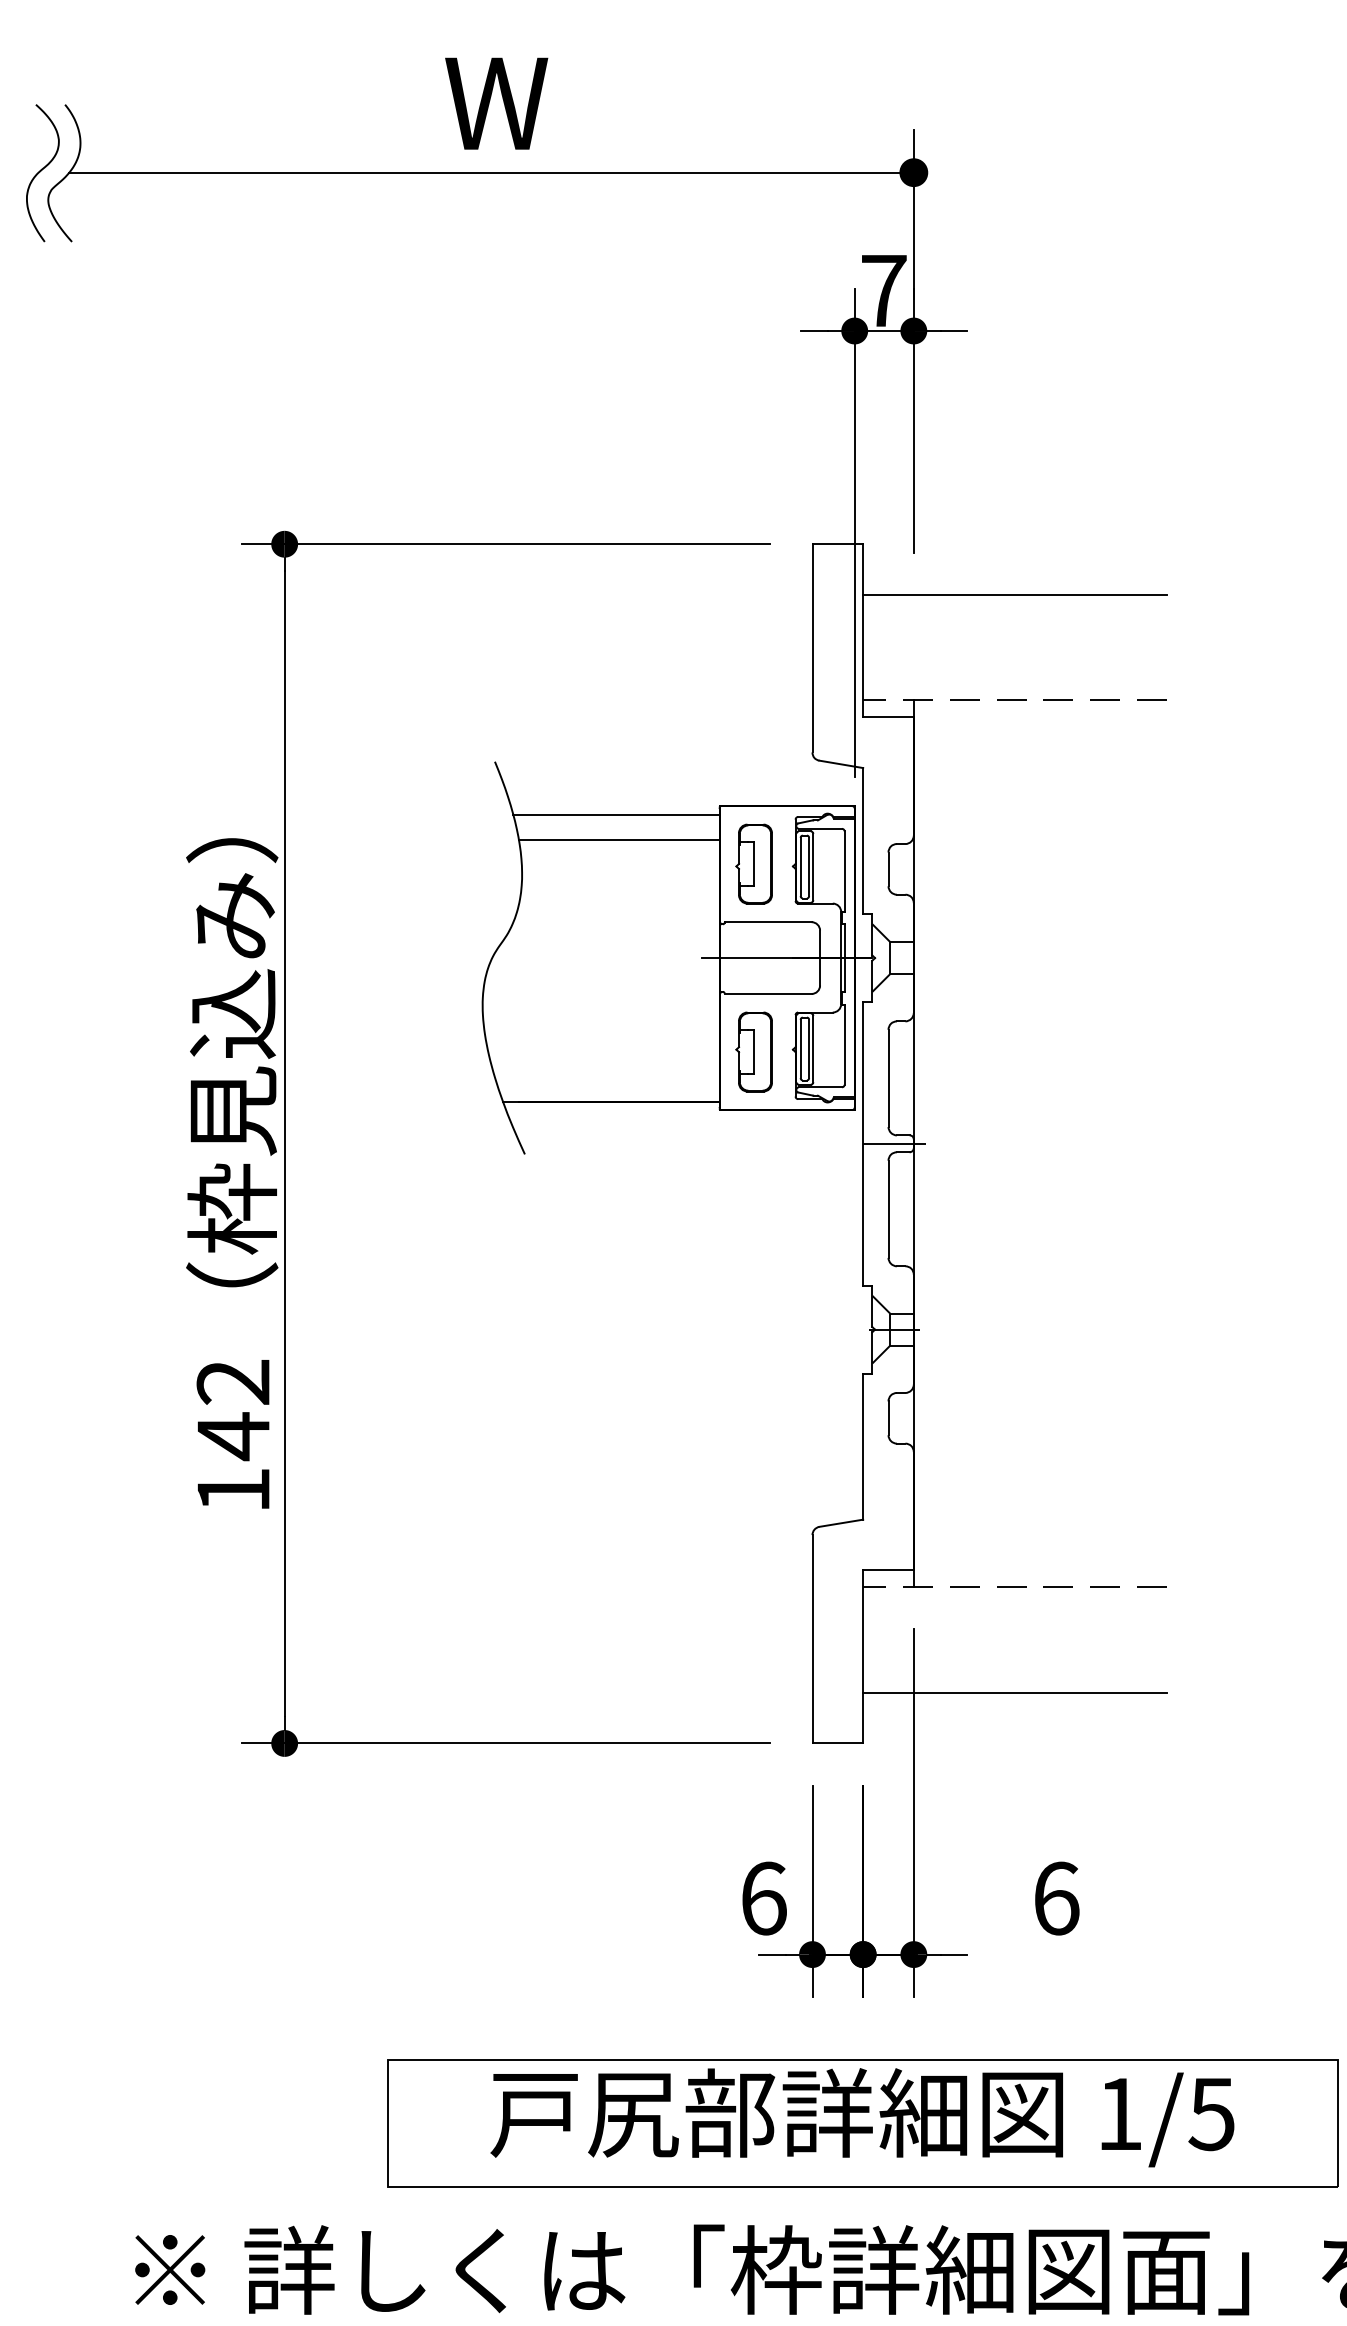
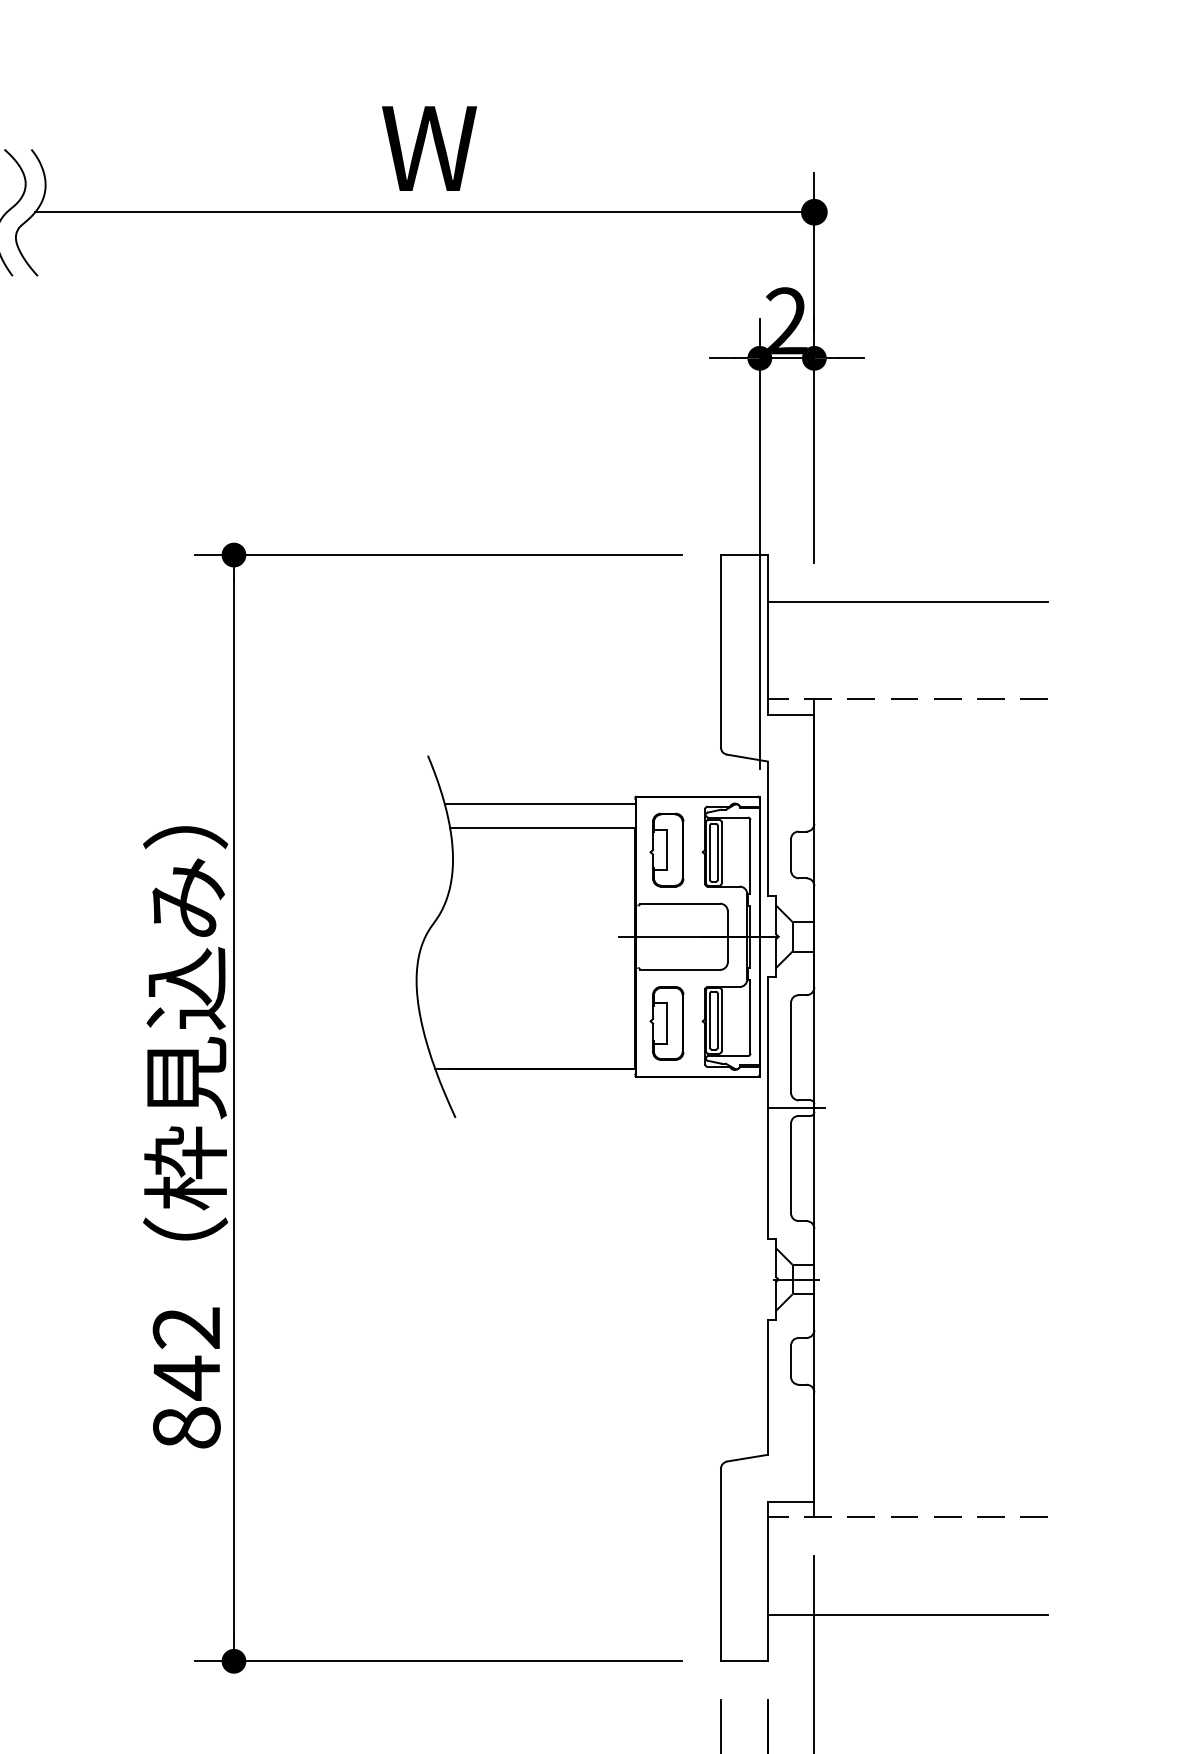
text: (883, 290) -> (786, 320), 7 -> 2
text: (233, 1489) -> (186, 1427), 142 -> 842

